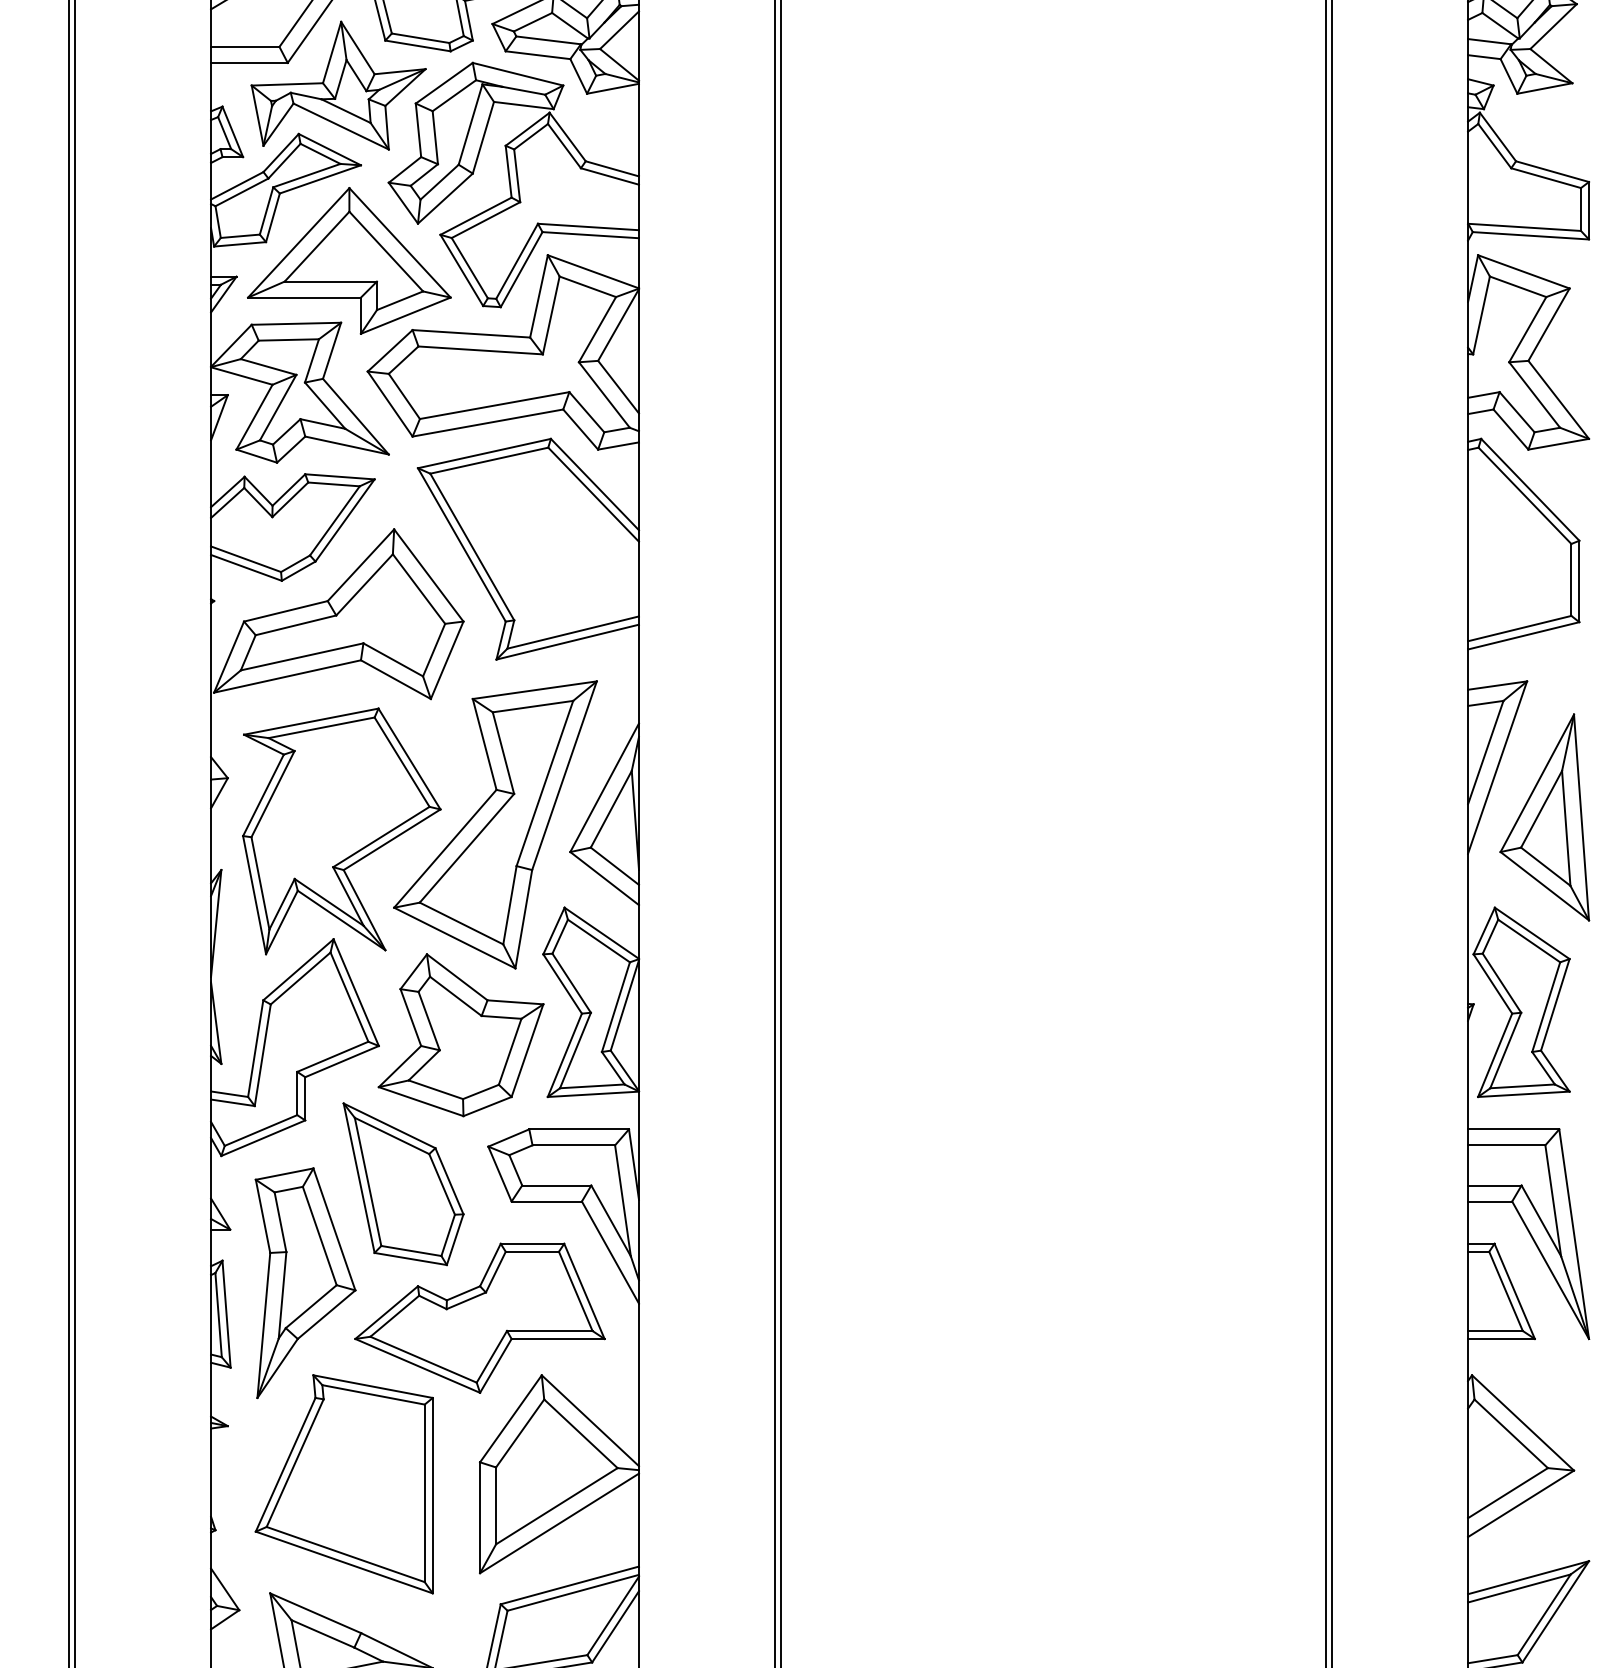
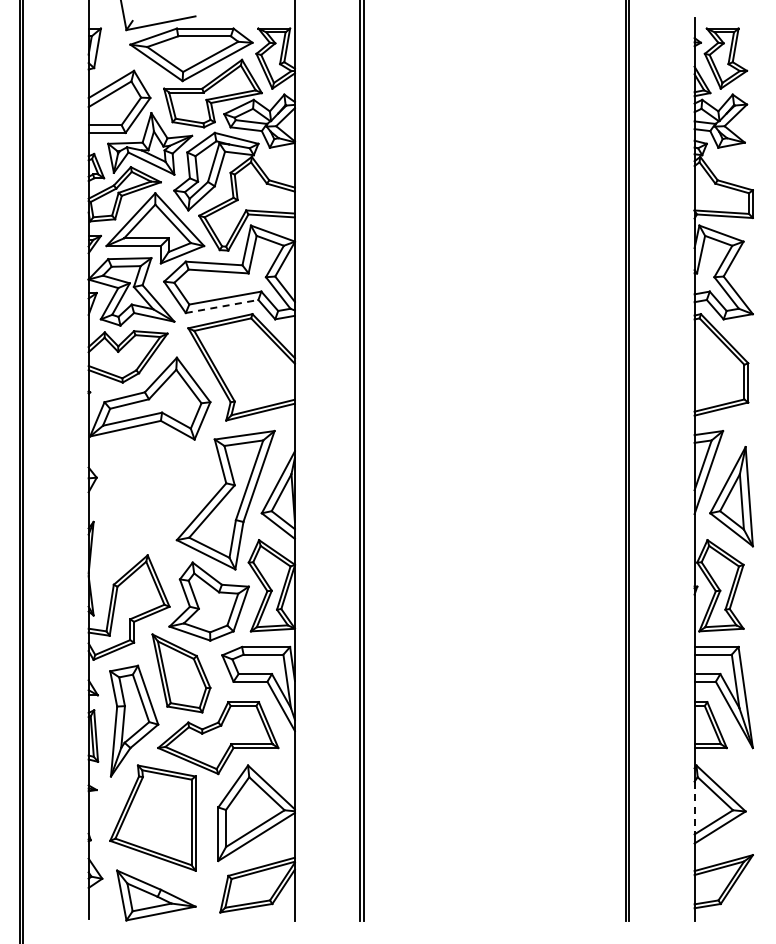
line: (488, 423) -> (222, 306), solid -> dashed
part: (341, 831) -> (151, 503), removed
line: (1467, 1464) -> (694, 808), solid -> dashed

